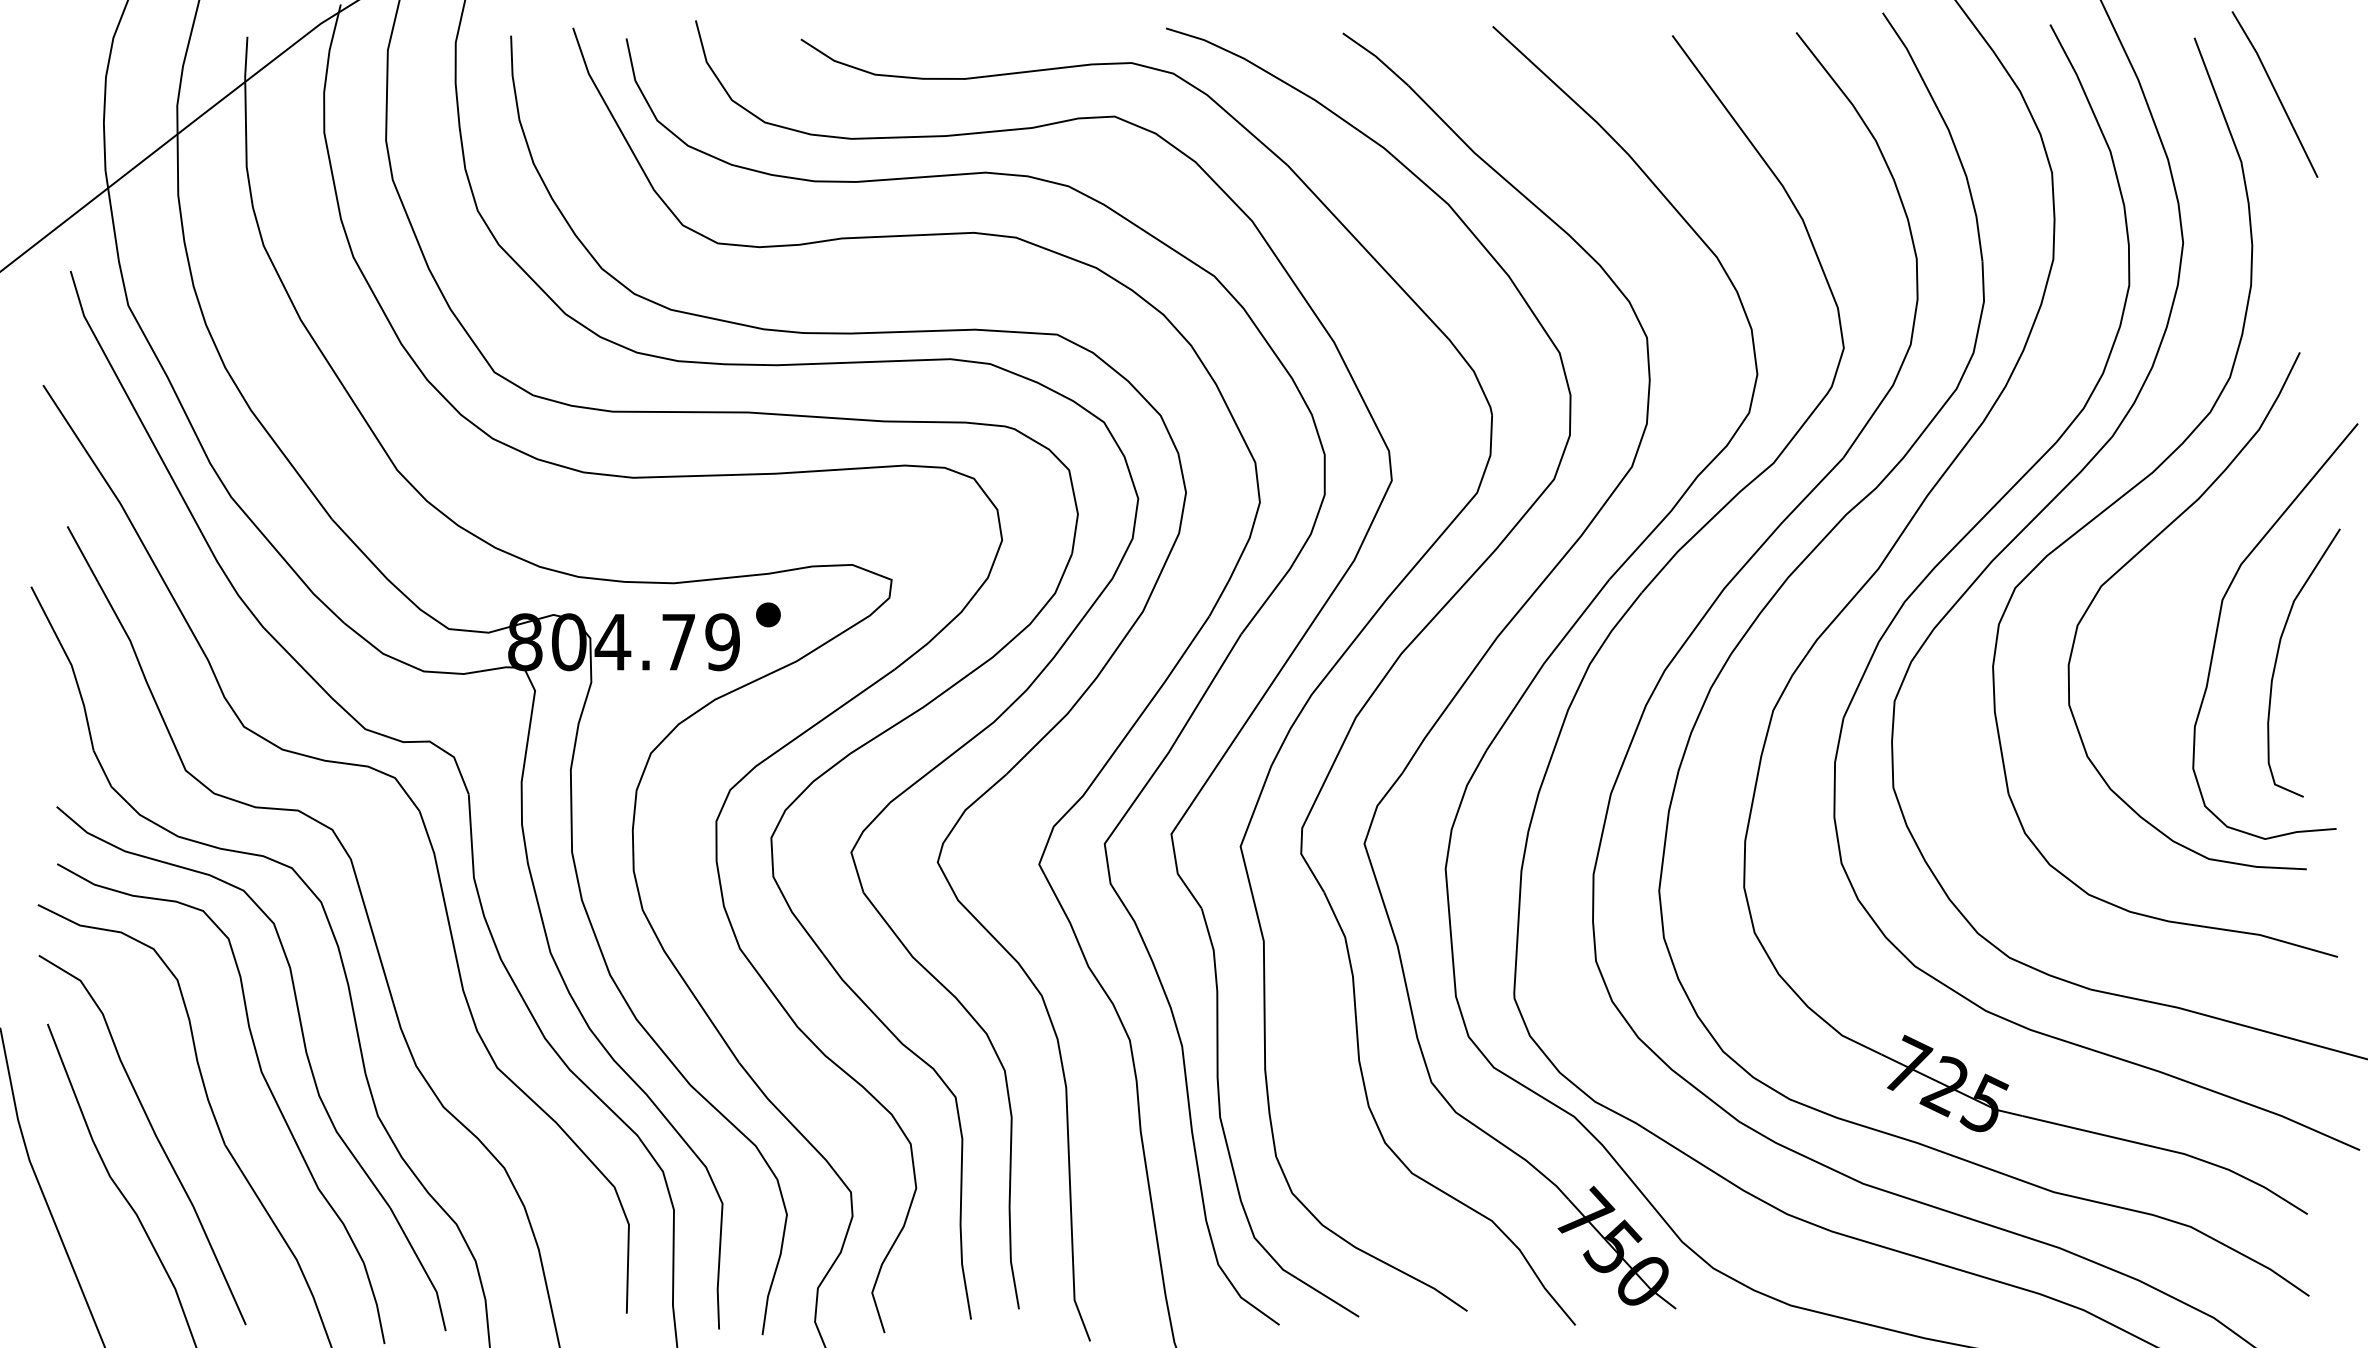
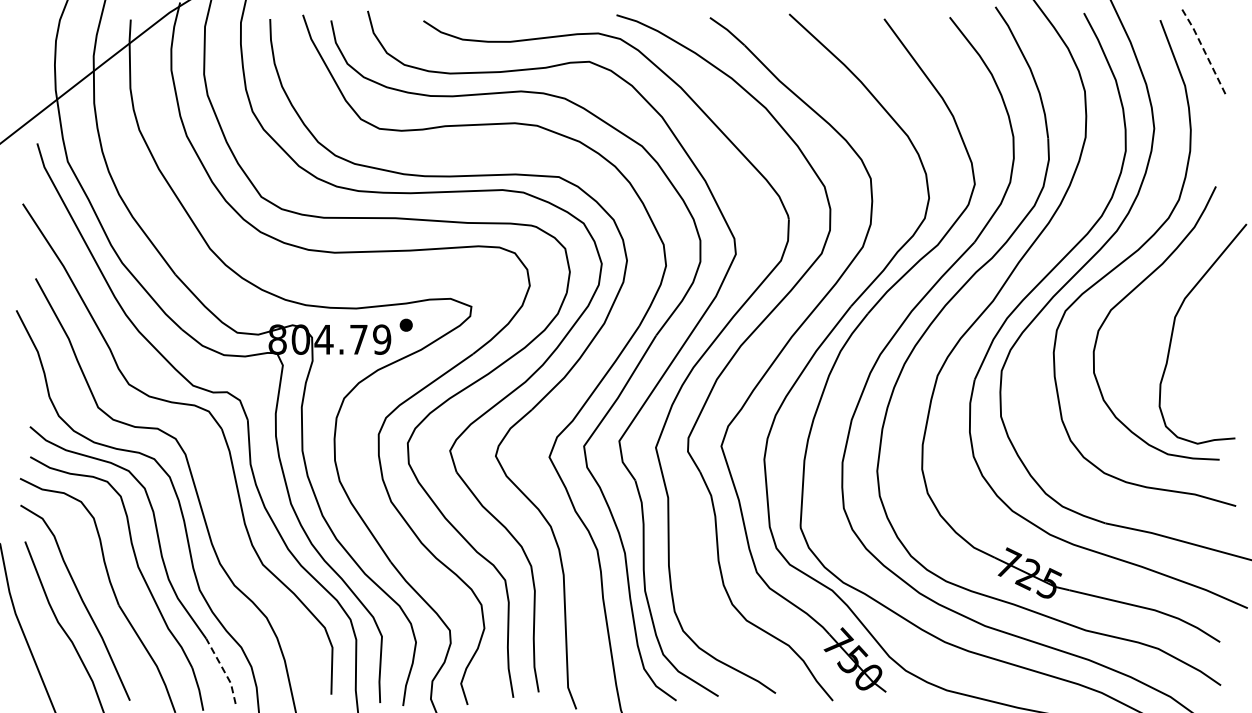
line: (2276, 91) -> (1203, 48), solid -> dashed
curve: (2280, 653) -> (1205, 345), removed
line: (424, 1269) -> (224, 671), solid -> dashed

